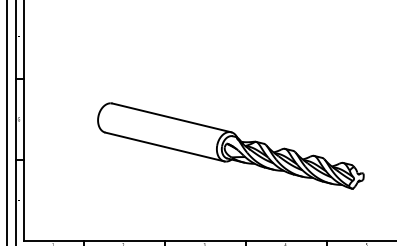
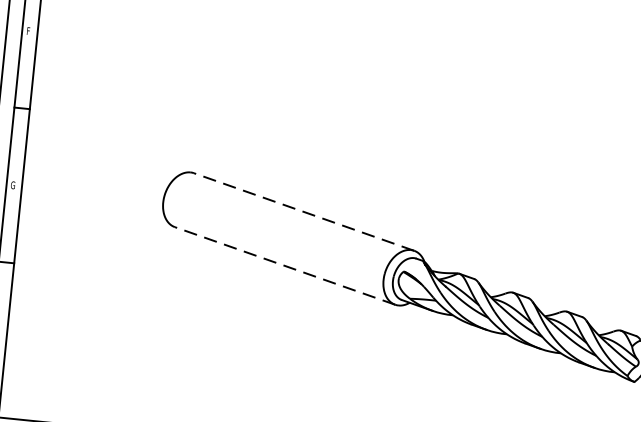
line: (171, 117) -> (303, 211), solid -> dashed
line: (164, 146) -> (284, 264), solid -> dashed

